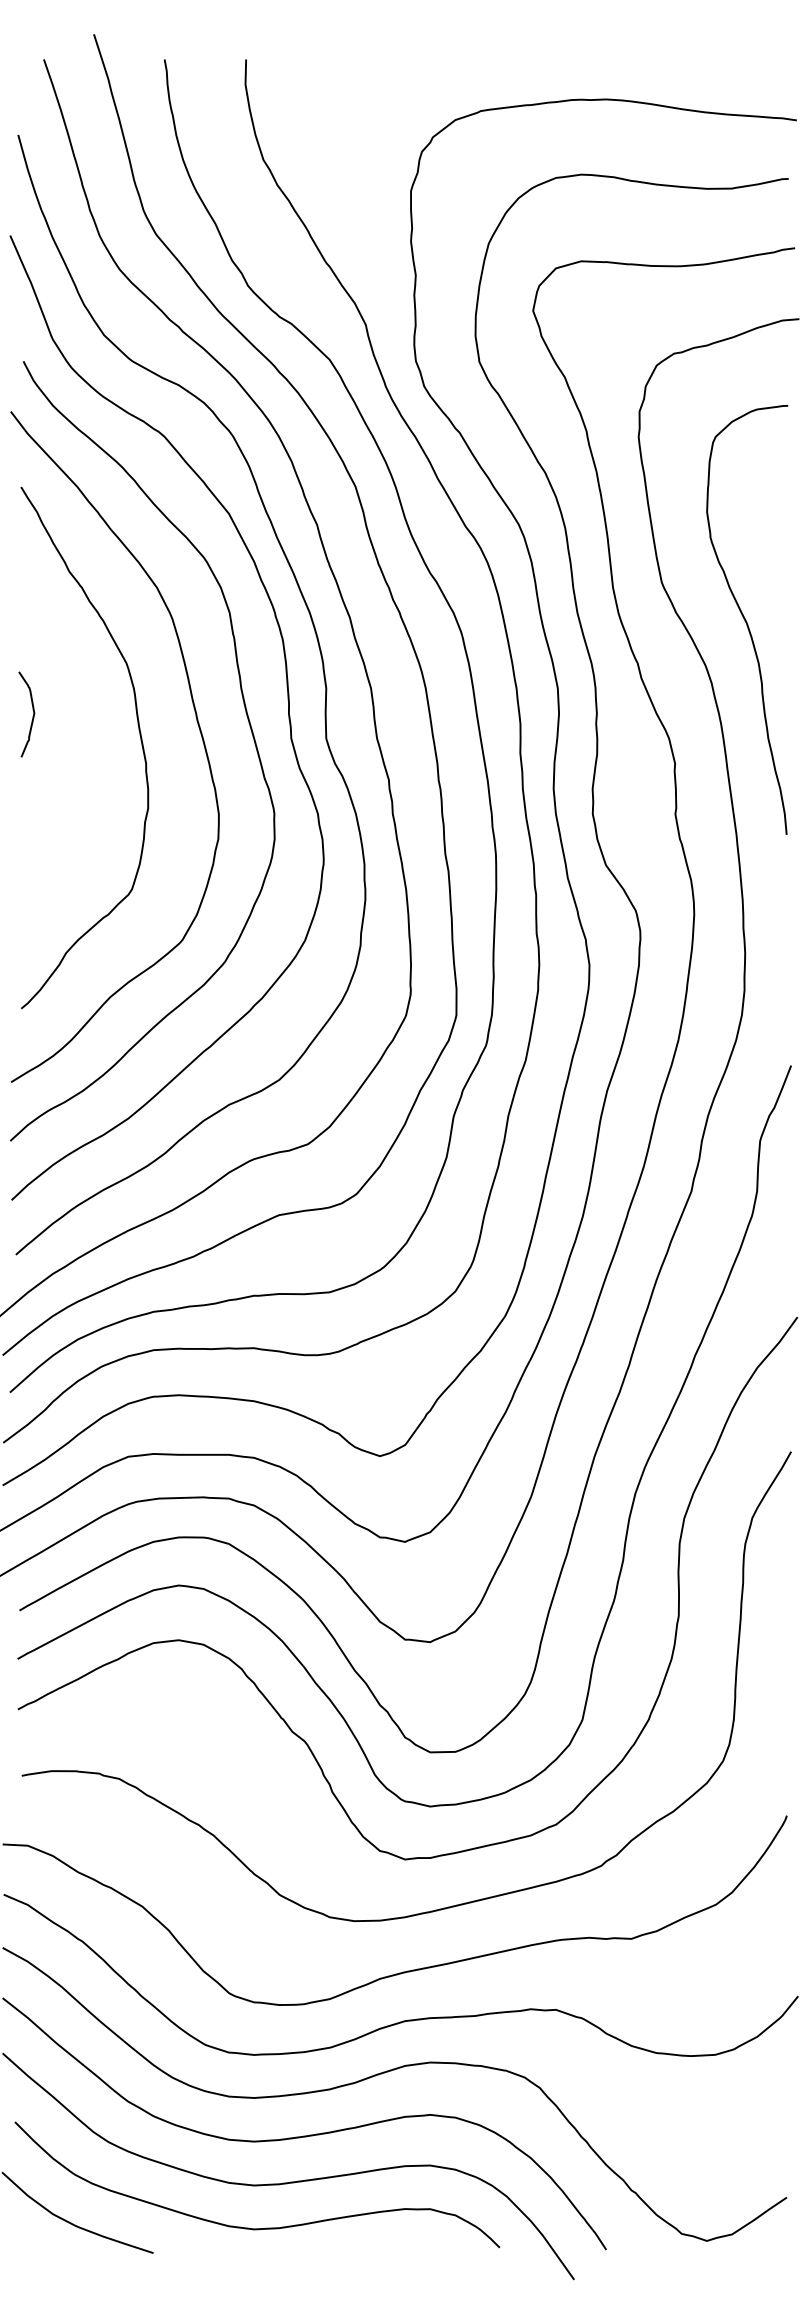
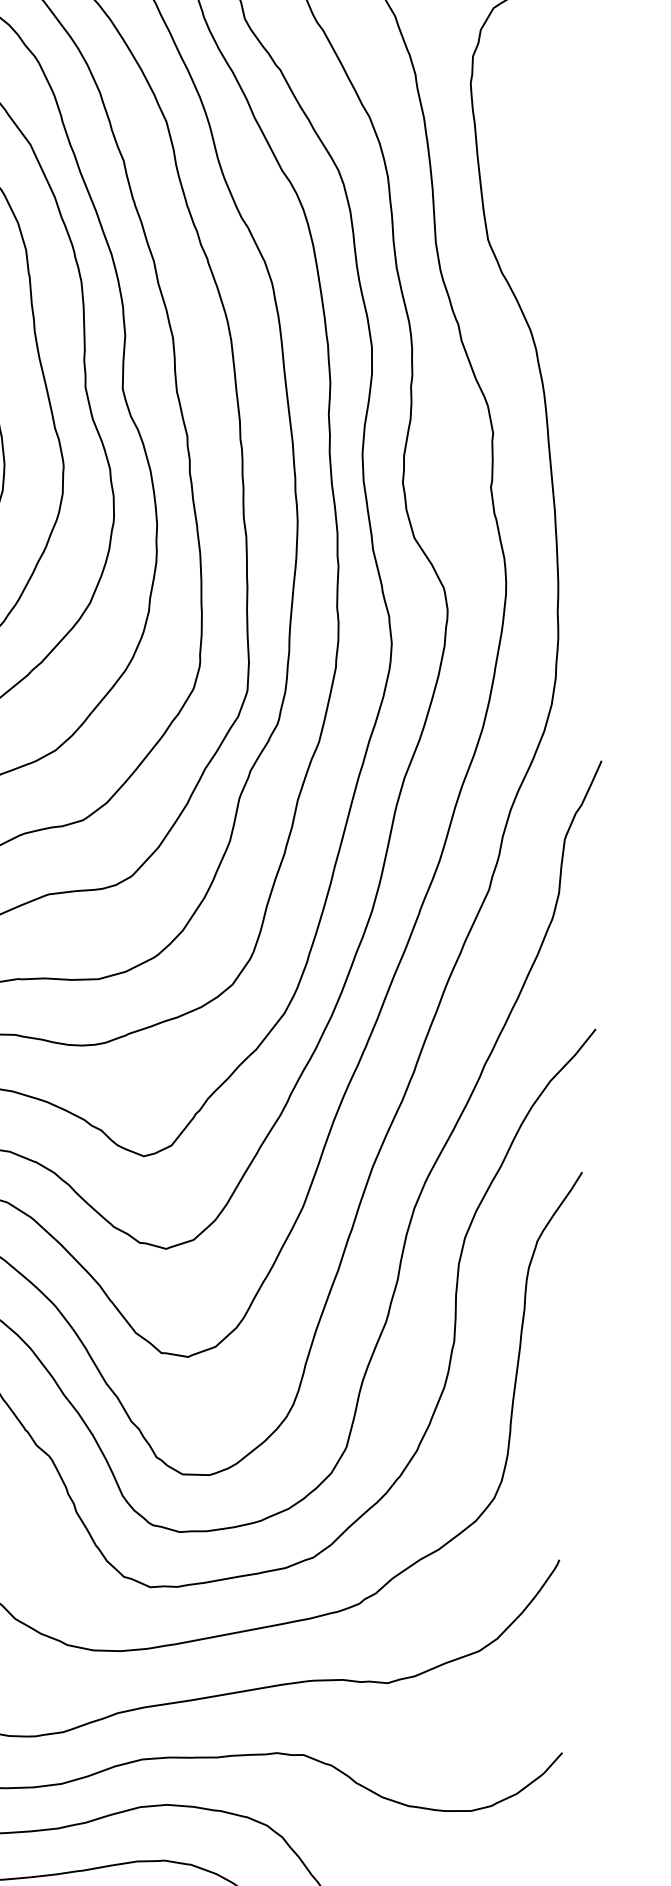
curve: (746, 620) -> (576, 284), removed

